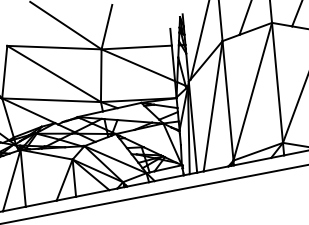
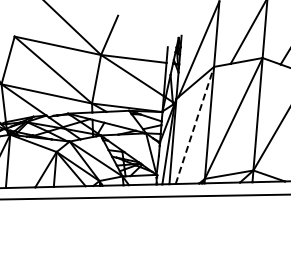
line: (212, 106) -> (194, 125), solid -> dashed

